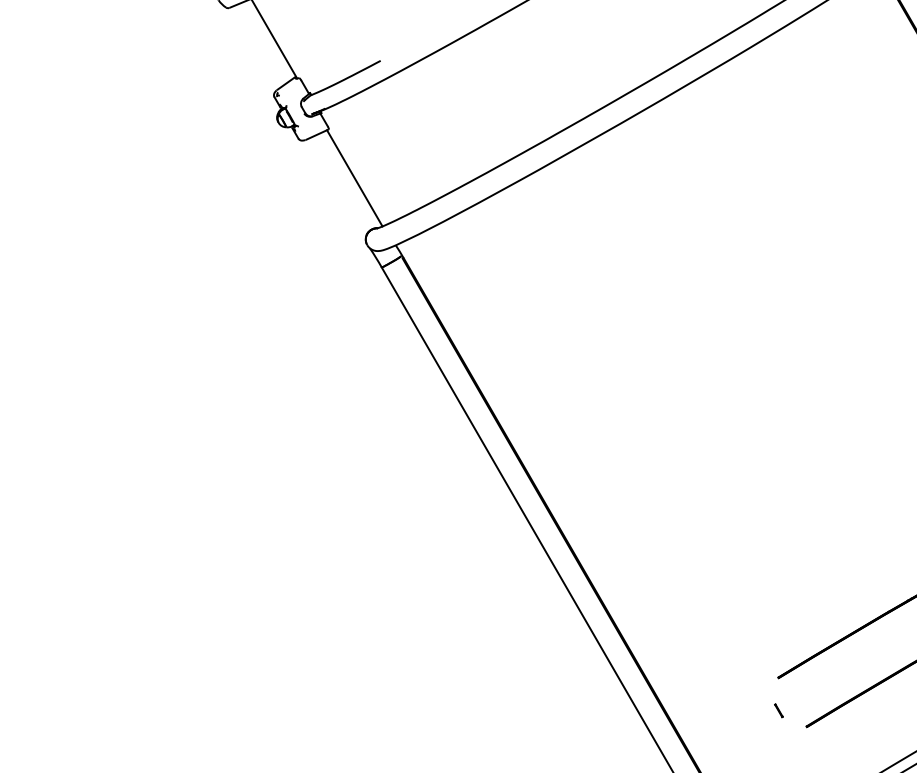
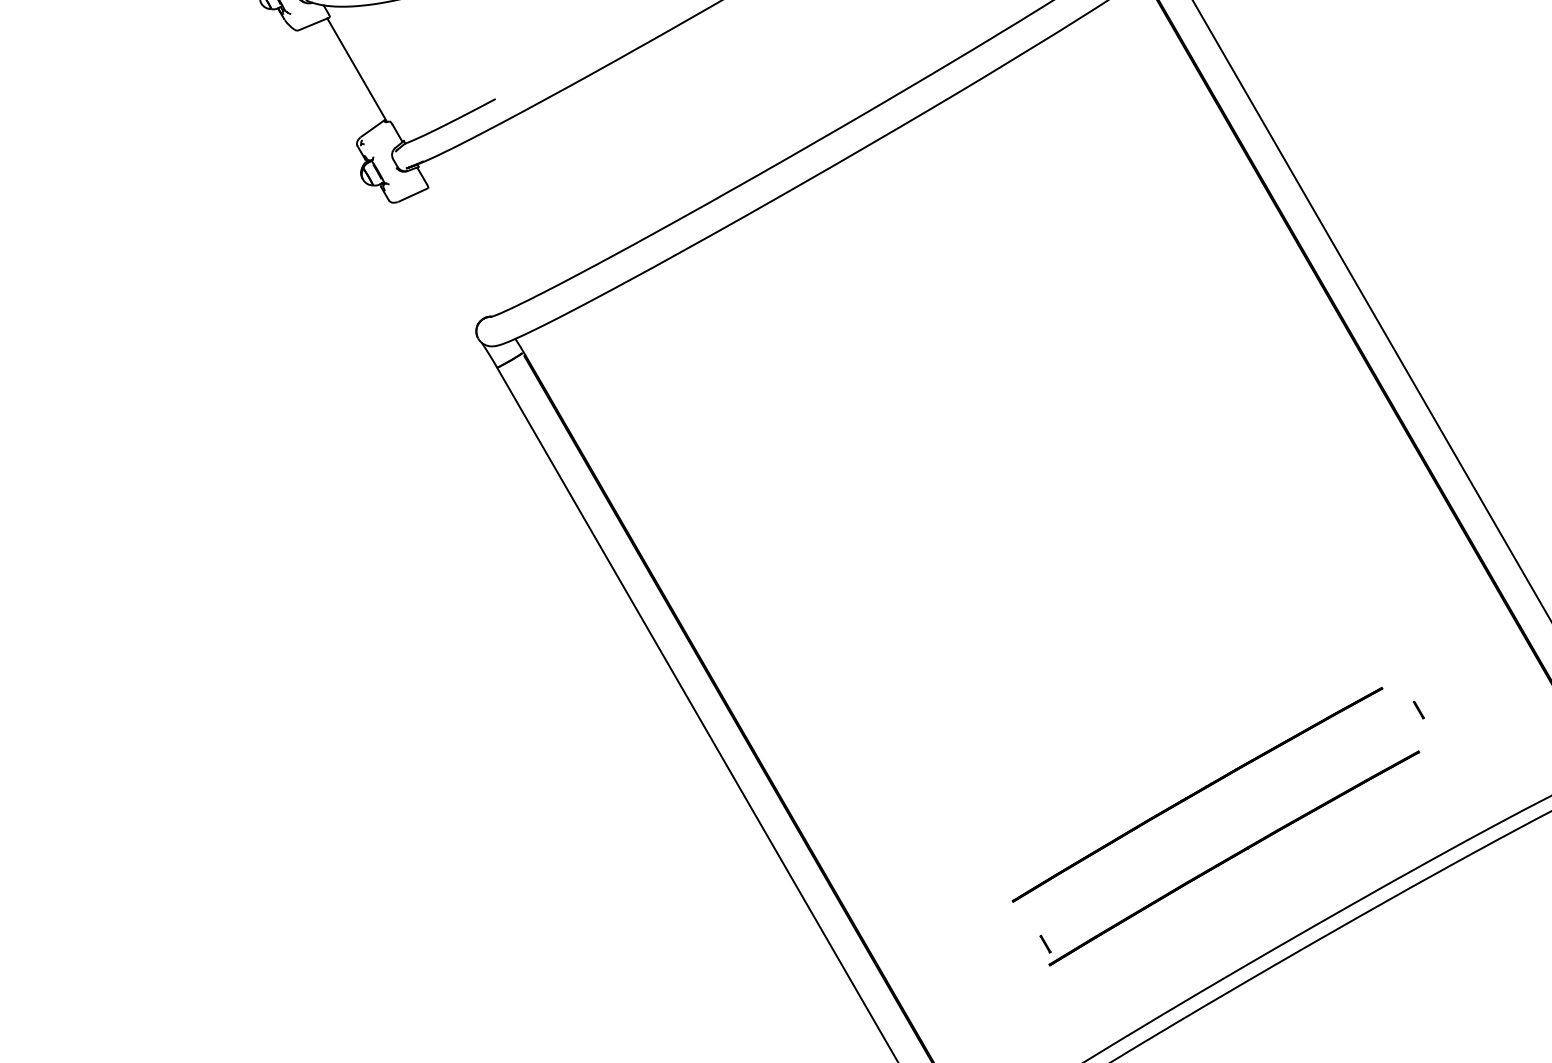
line: (354, 178) -> (461, 251), removed
line: (778, 710) -> (1045, 943), moved

